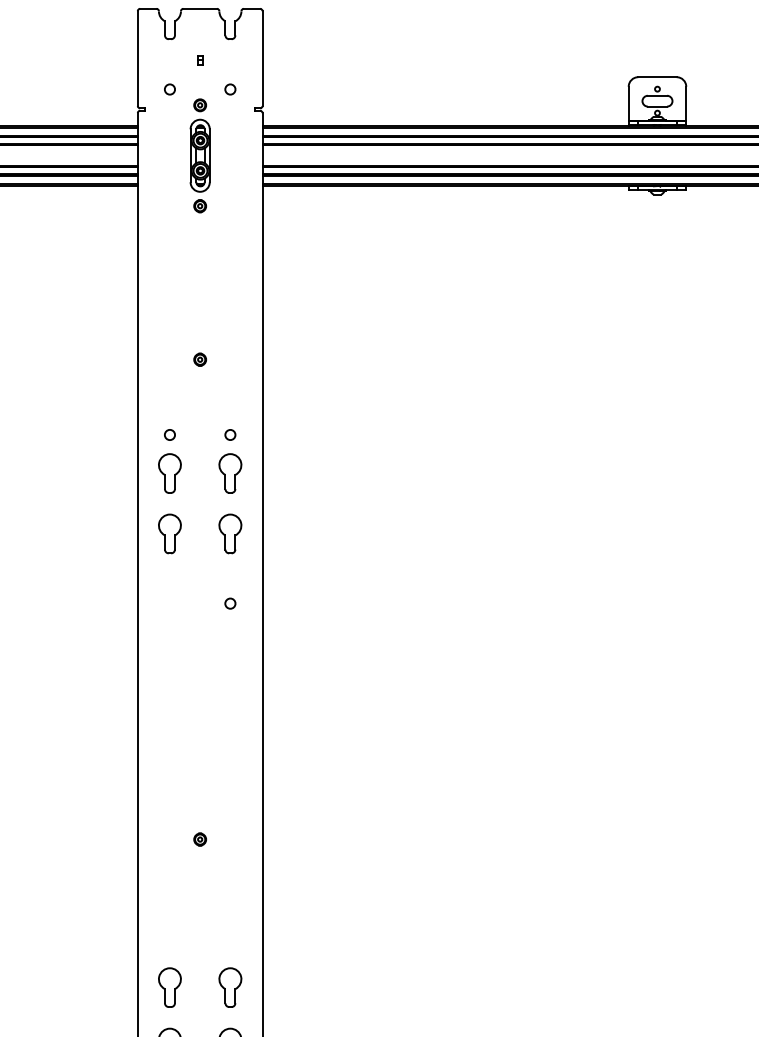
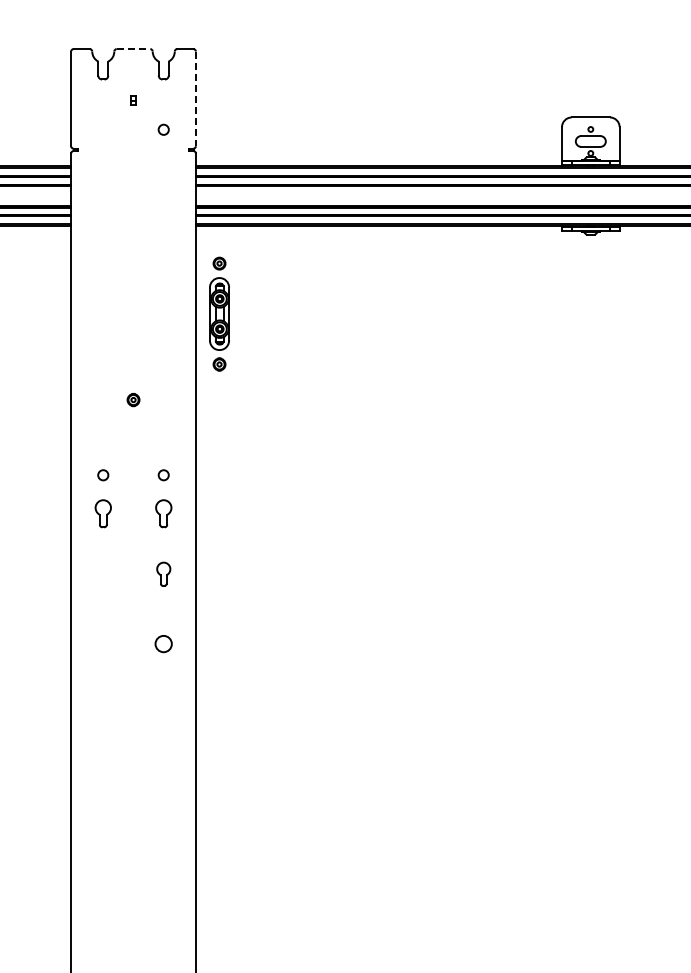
line: (200, 8) -> (133, 48), solid -> dashed
line: (262, 59) -> (195, 99), solid -> dashed
circle: (169, 89) -> (102, 129), removed
part: (199, 155) -> (218, 313), moved
part: (169, 473) -> (102, 513), size x0.7
part: (230, 473) -> (163, 513), size x0.7
part: (169, 533) -> (102, 573), removed
part: (230, 533) -> (163, 573), size x0.6
circle: (230, 603) -> (163, 643), size x1.6
part: (200, 839) -> (133, 879), removed

